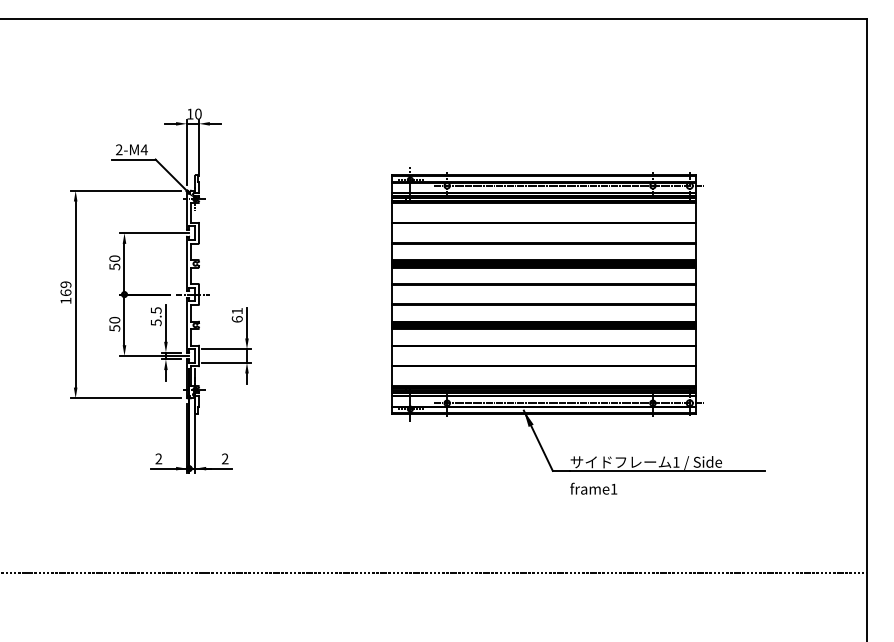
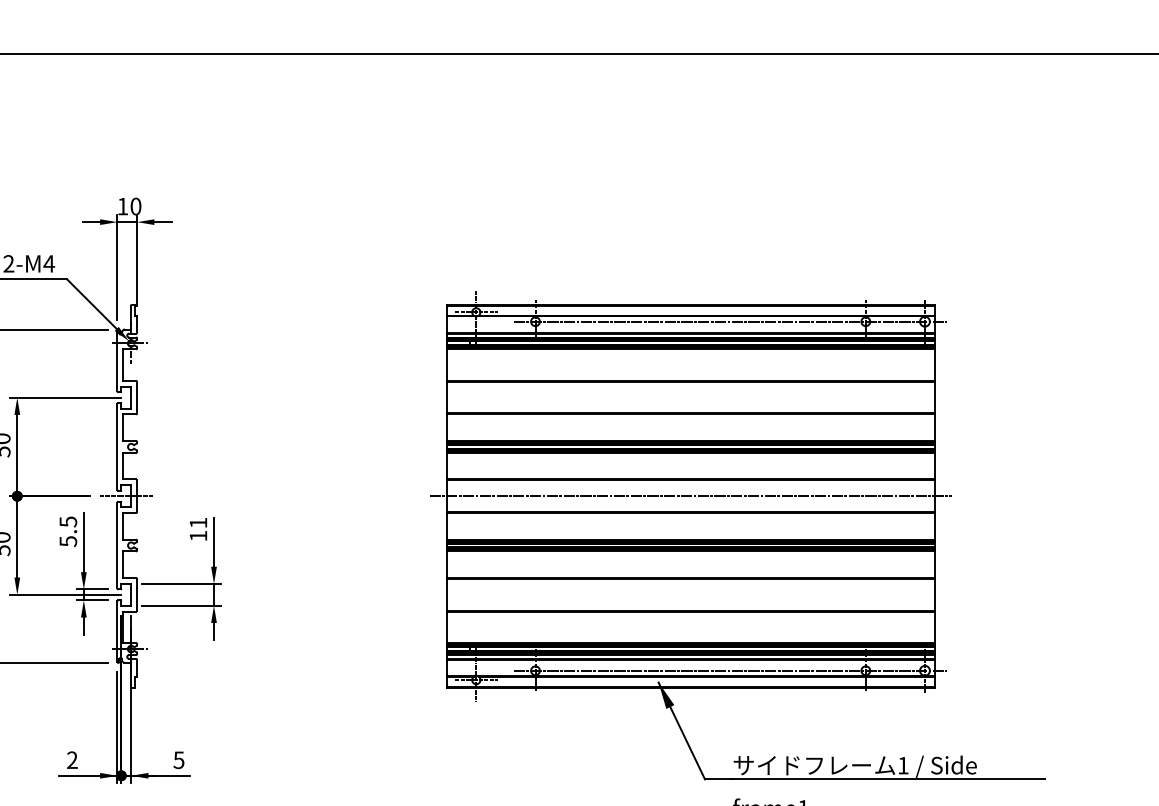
line: (543, 294) -> (690, 496), added
text: (236, 319) -> (197, 536), 61 -> 11
text: (225, 458) -> (179, 759), 2 -> 5

